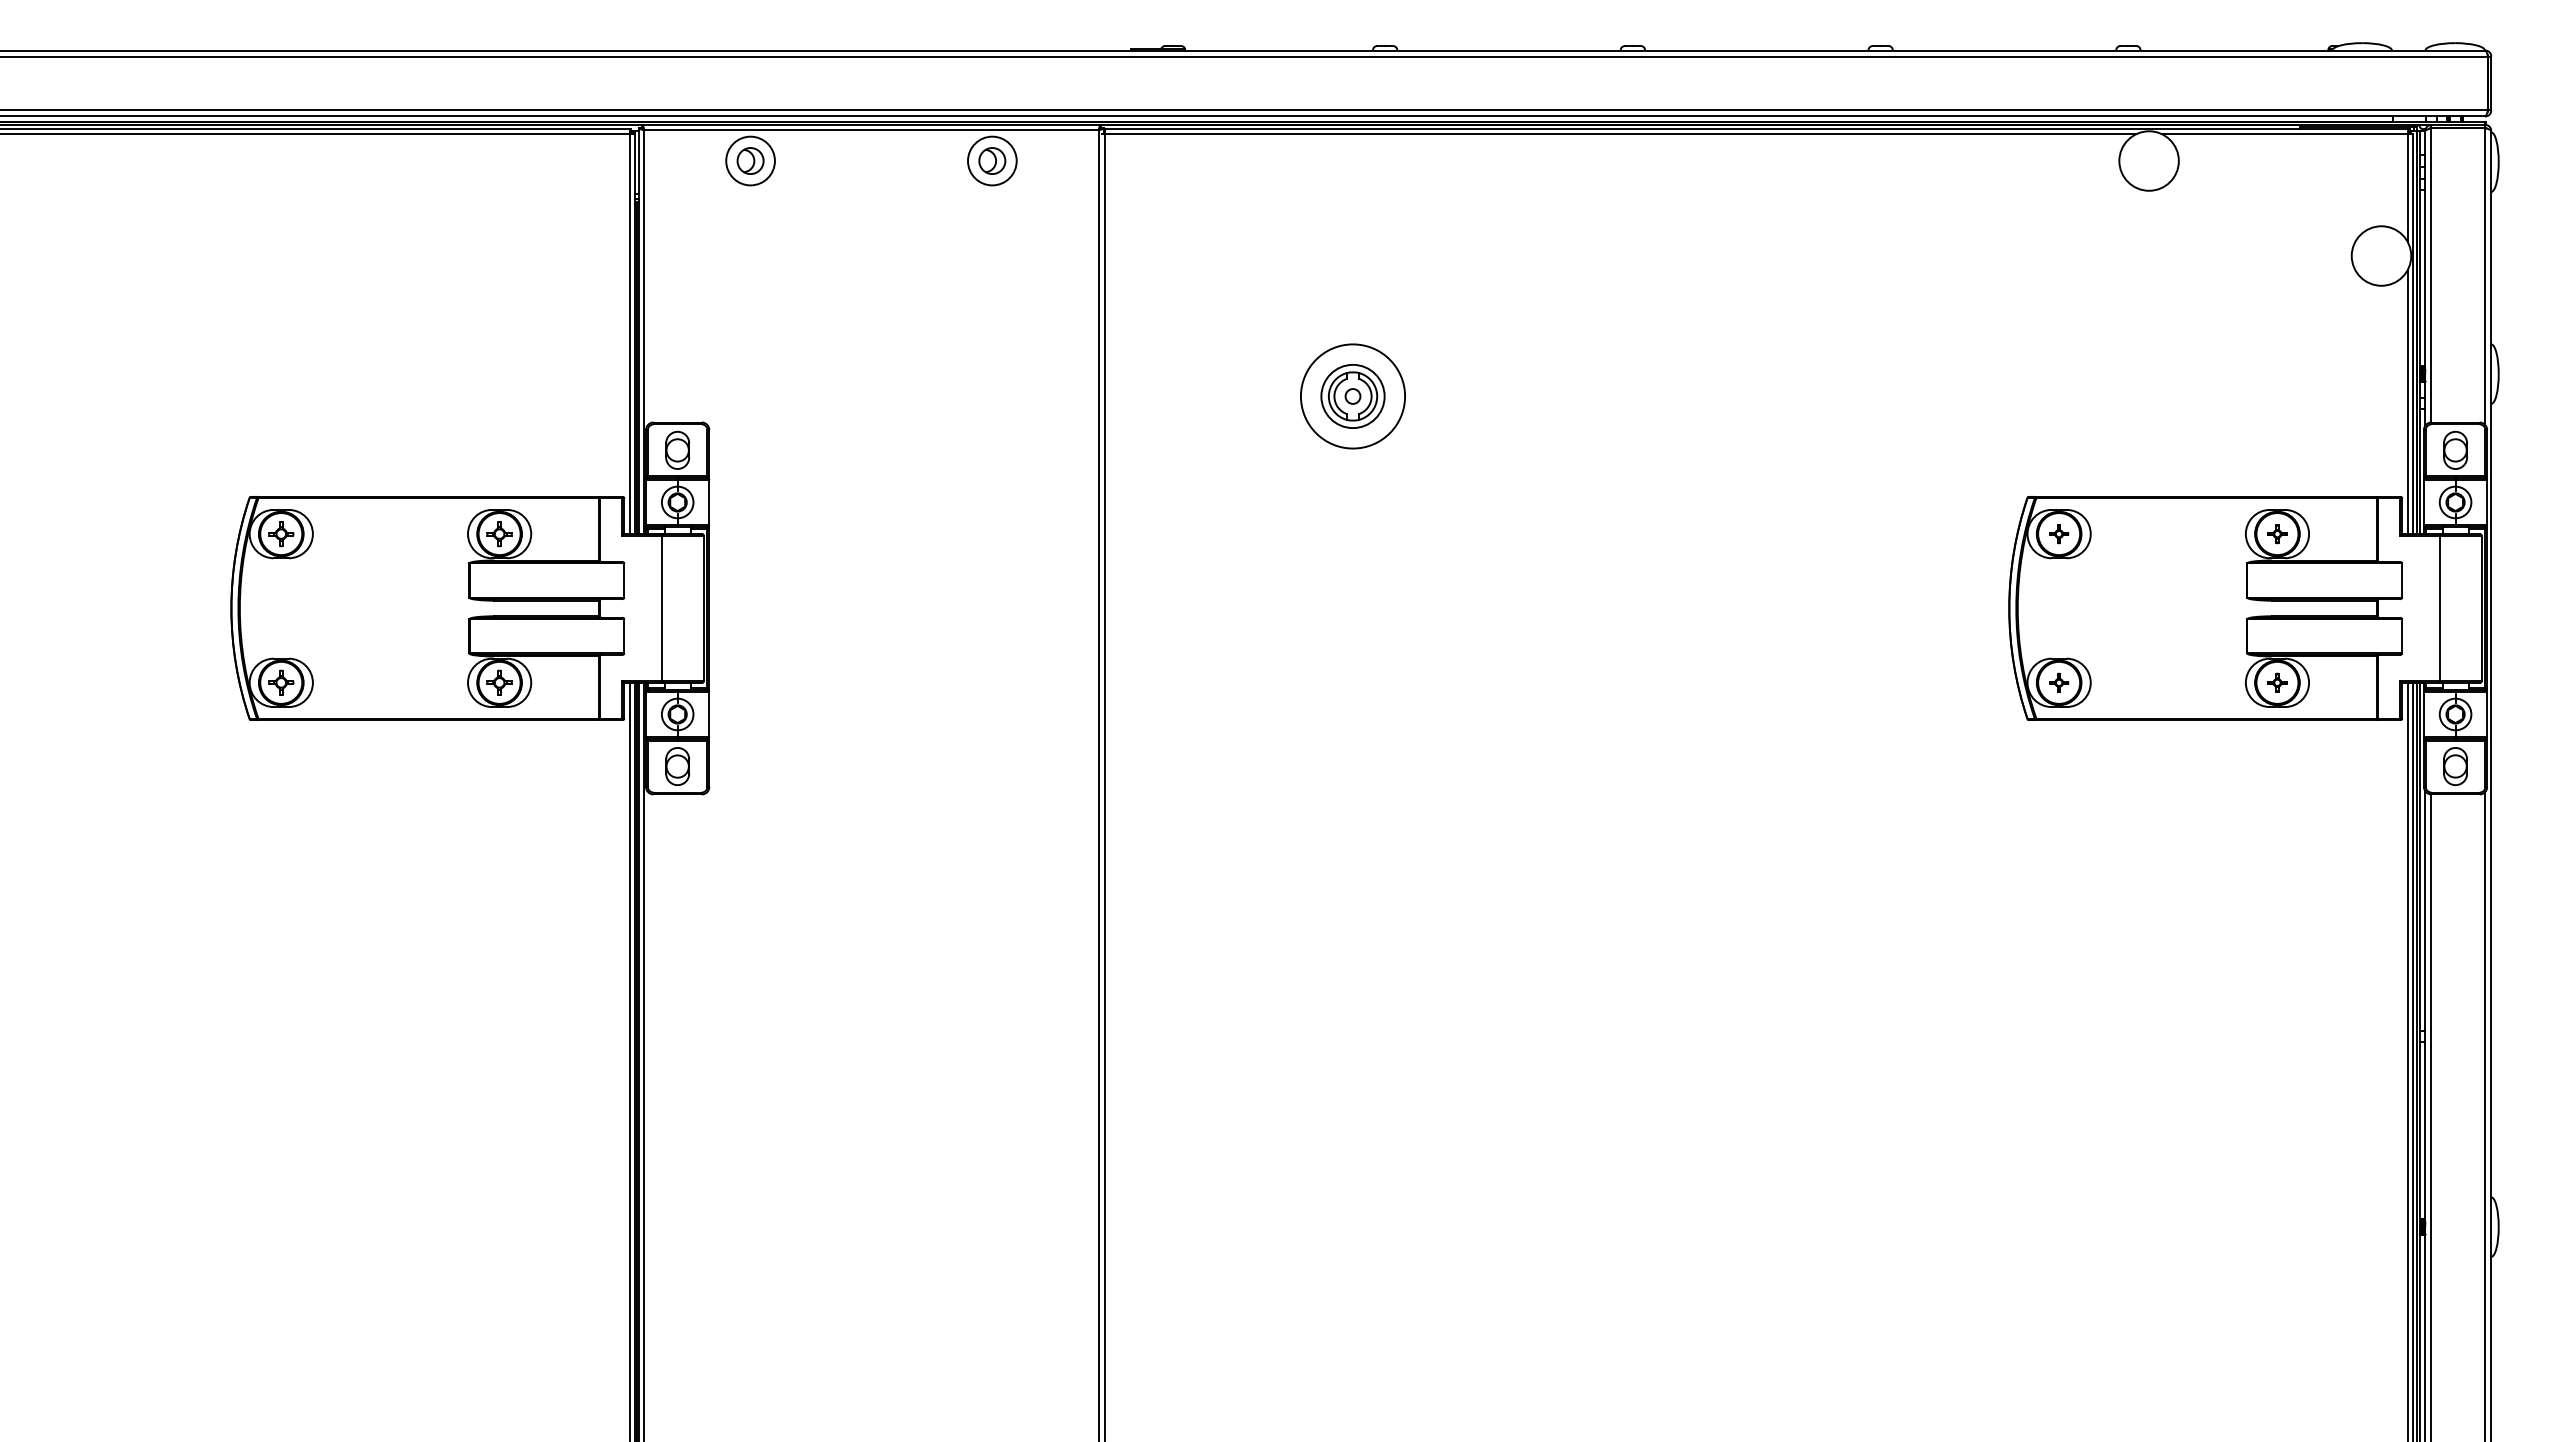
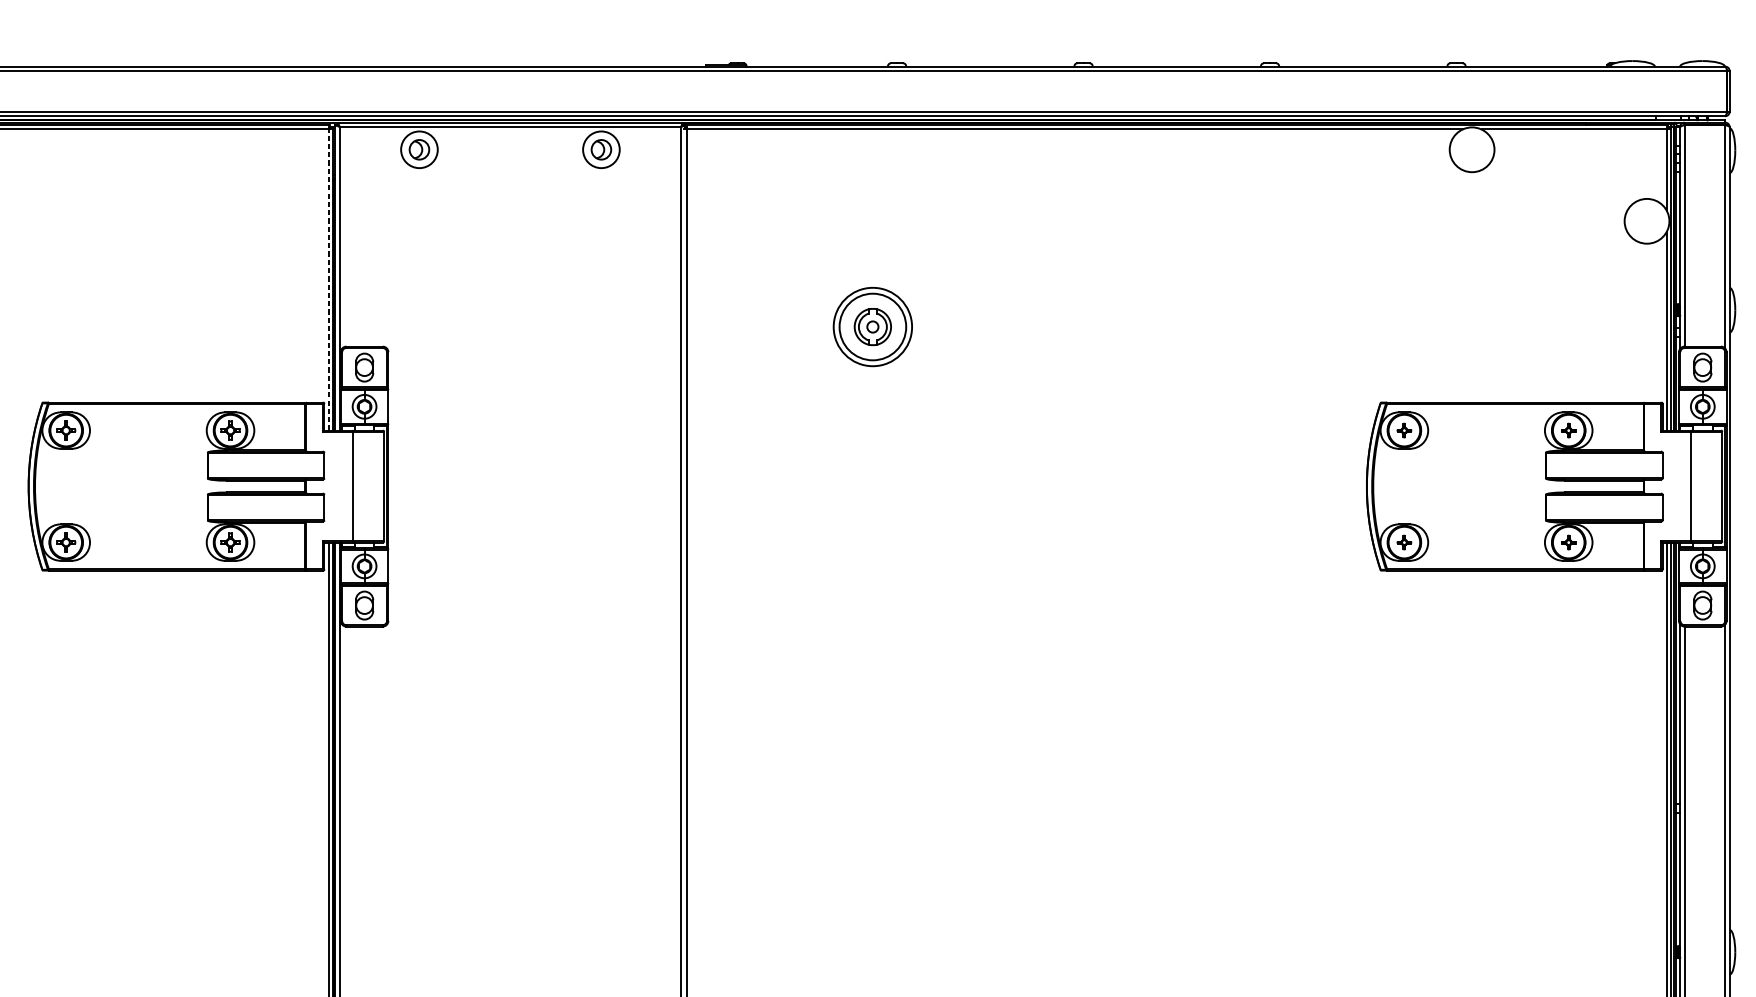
line: (630, 333) -> (329, 279), solid -> dashed
circle: (1352, 396) -> (872, 327), size x1.4

